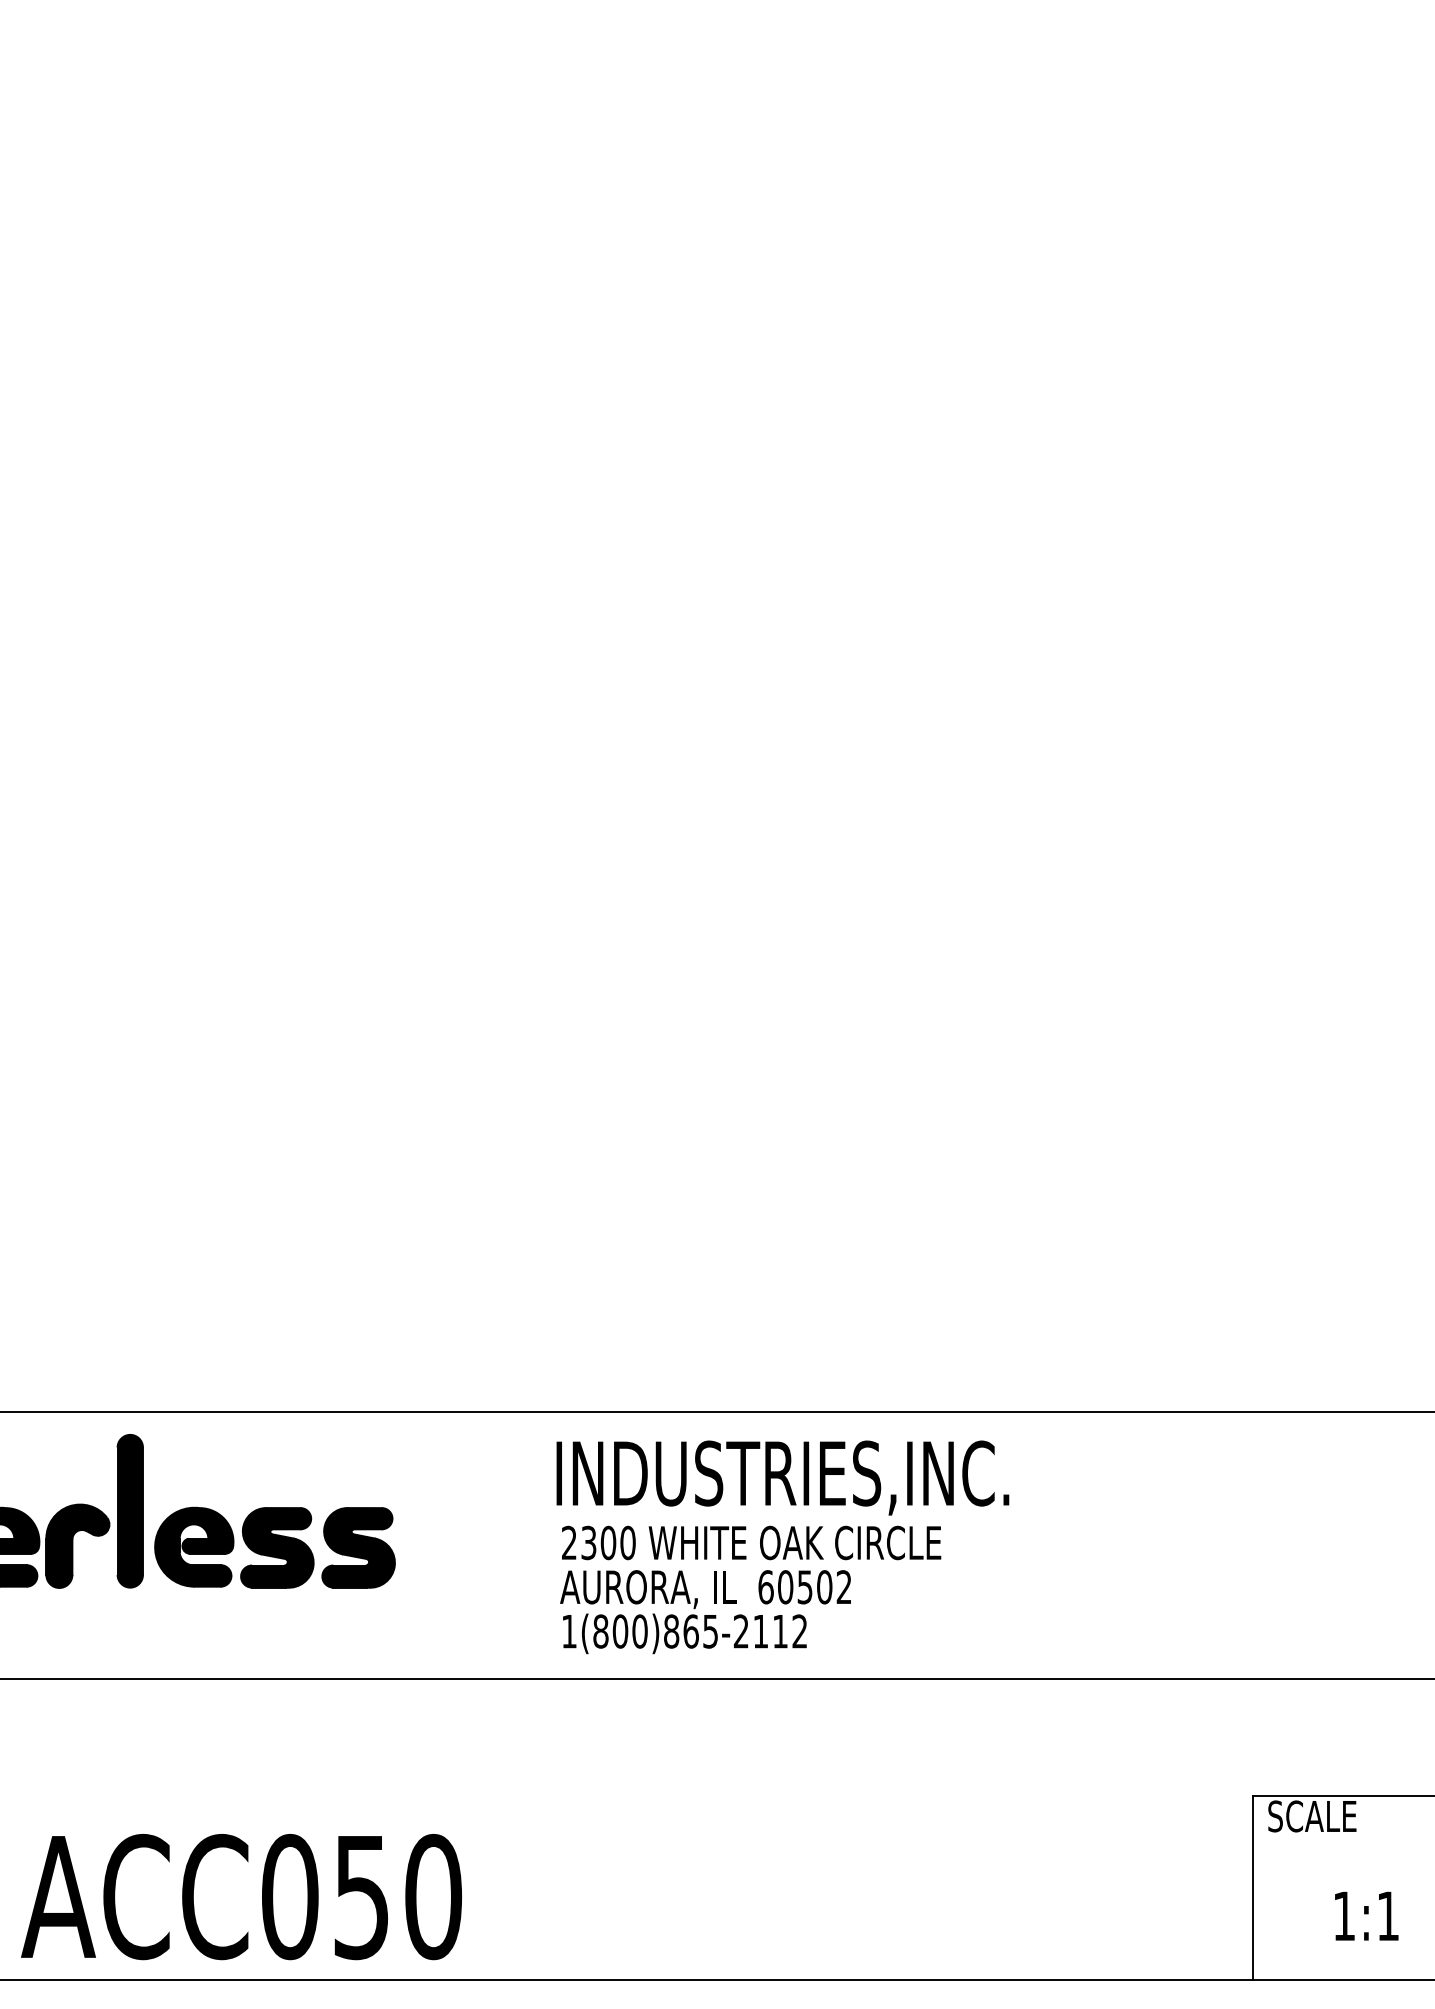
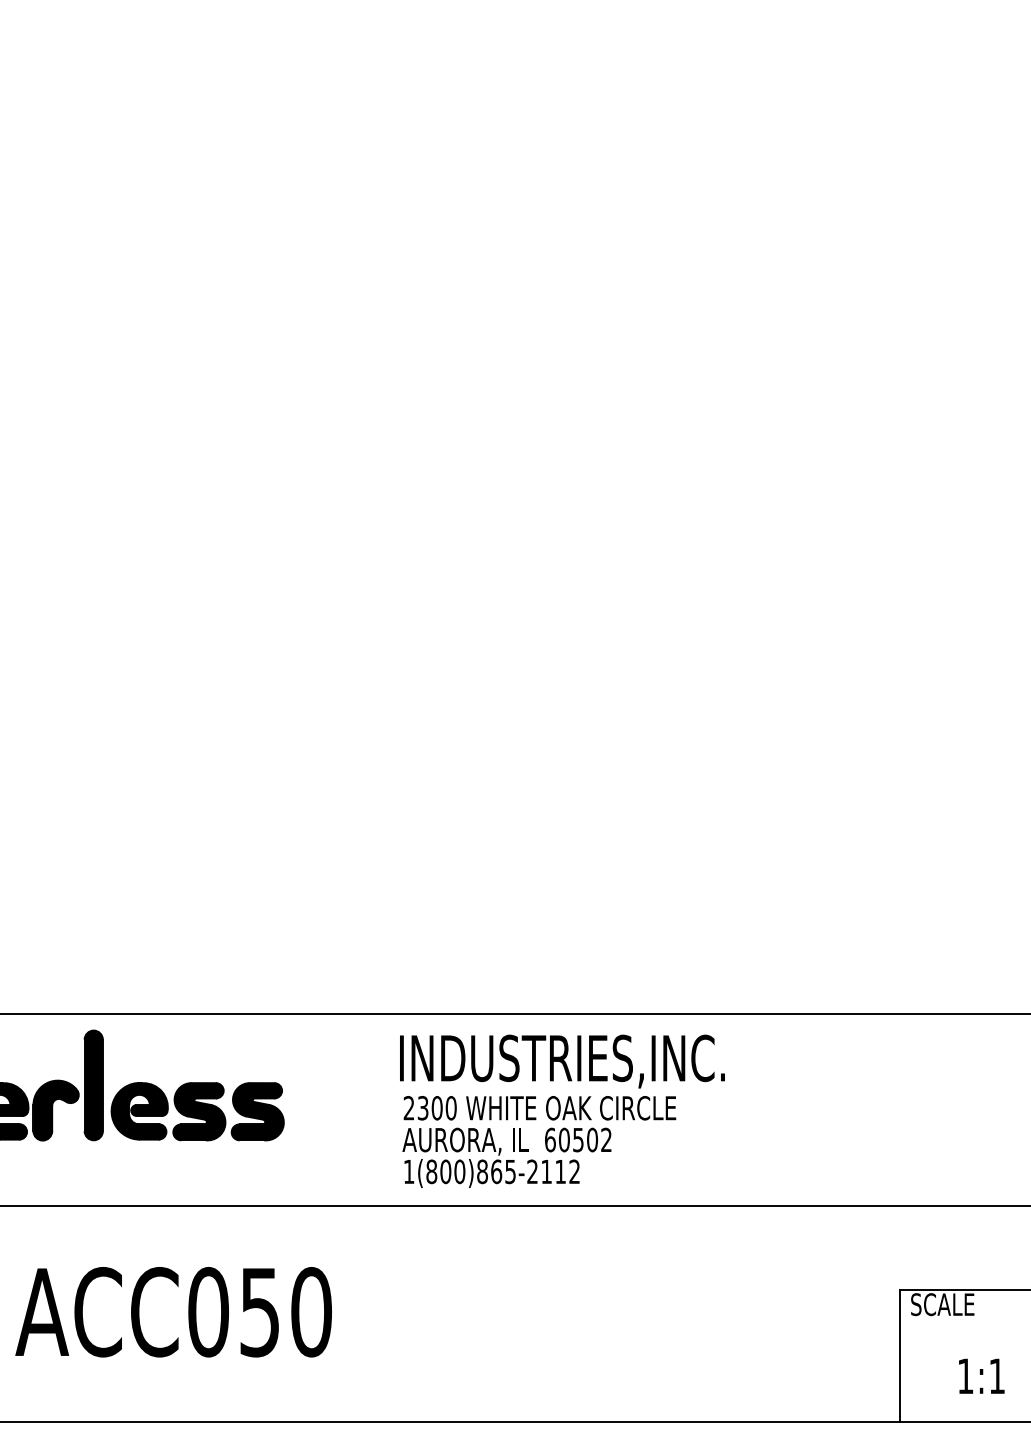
text: (241, 1897) -> (173, 1312), moved

